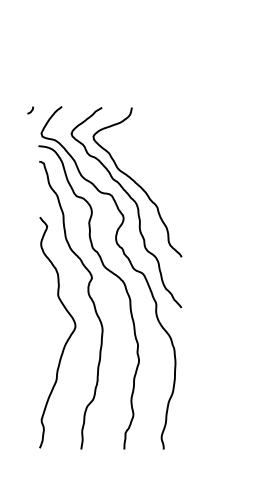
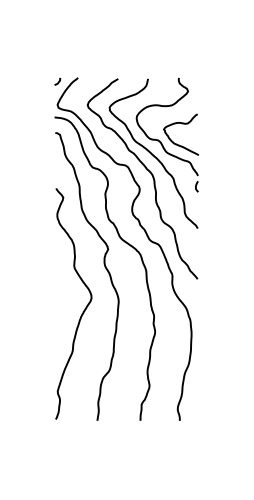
line: (31, 110) -> (58, 81), moved
part: (151, 163) -> (167, 134), added

